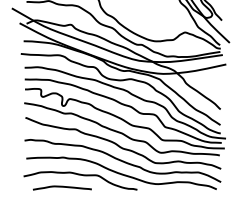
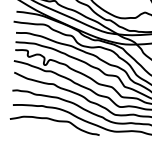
curve: (62, 187) -> (40, 129), removed

